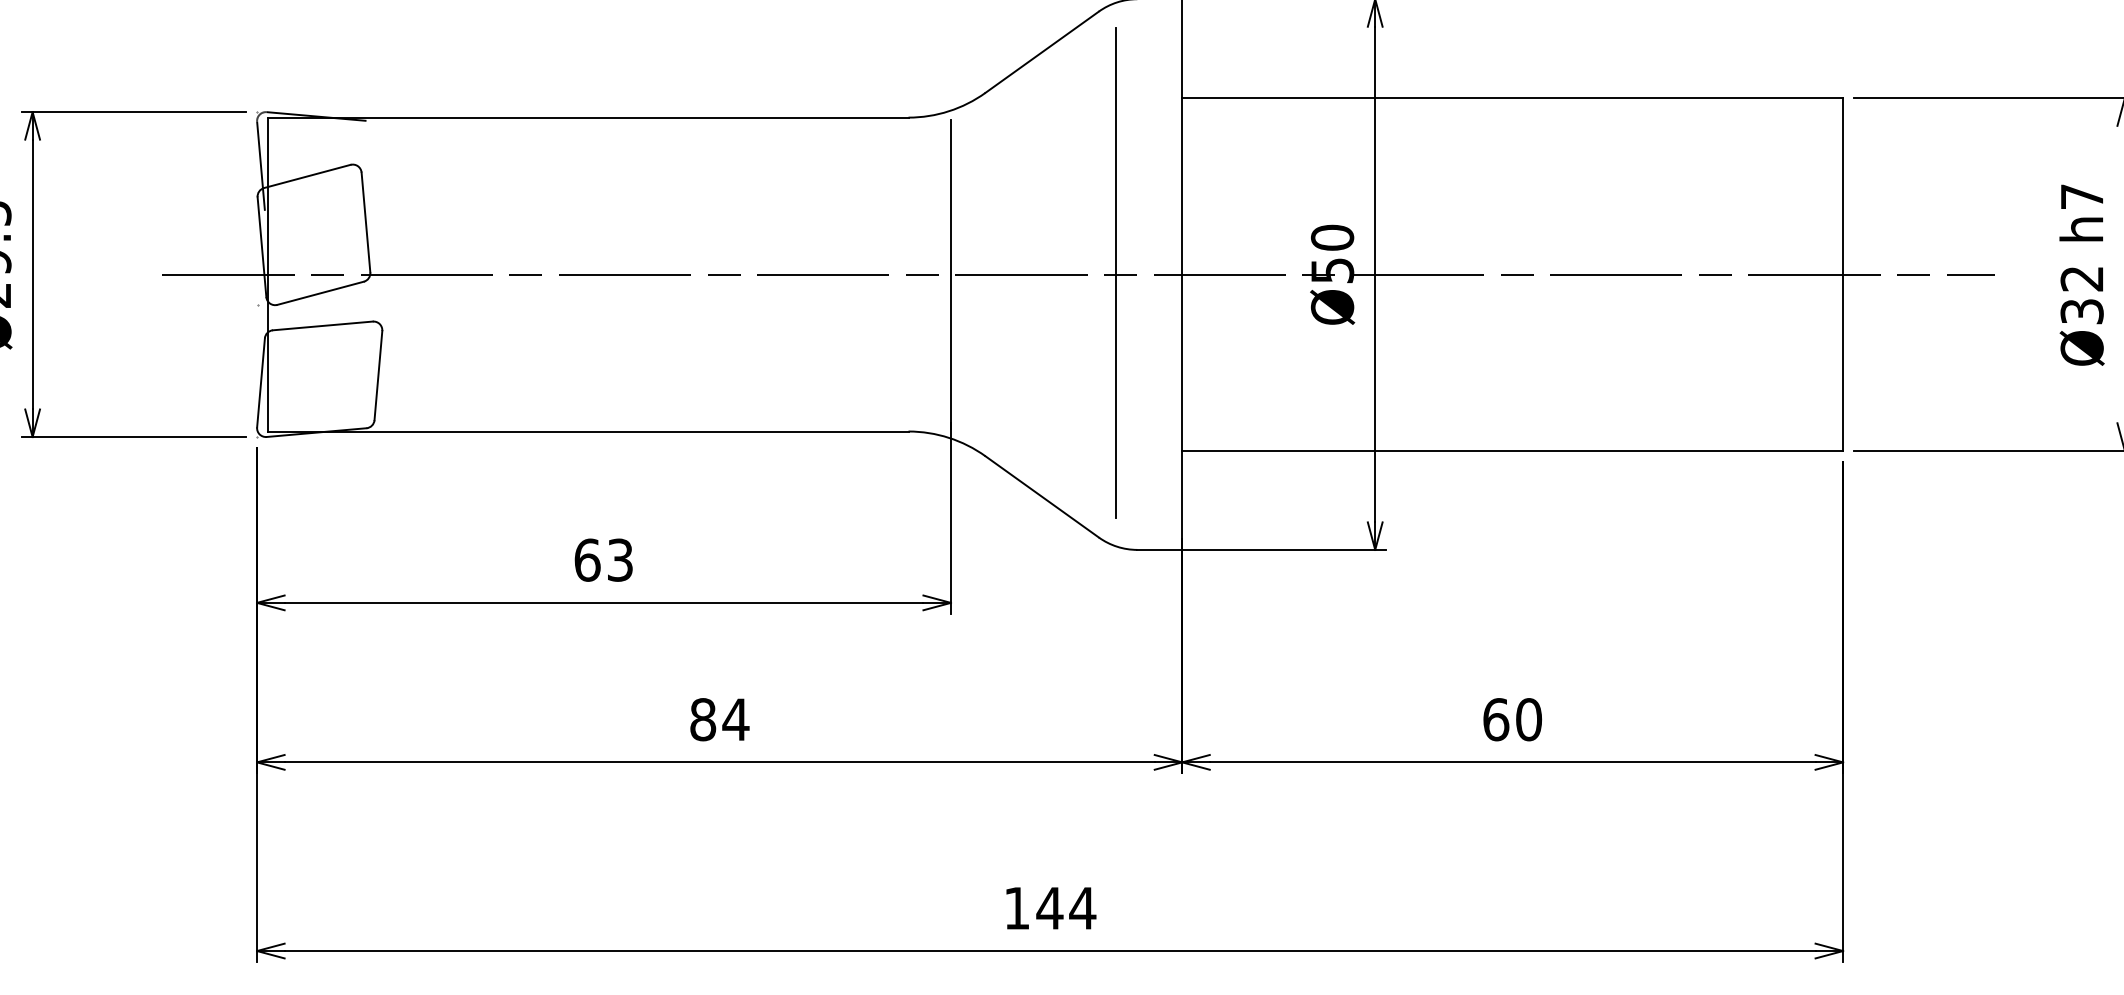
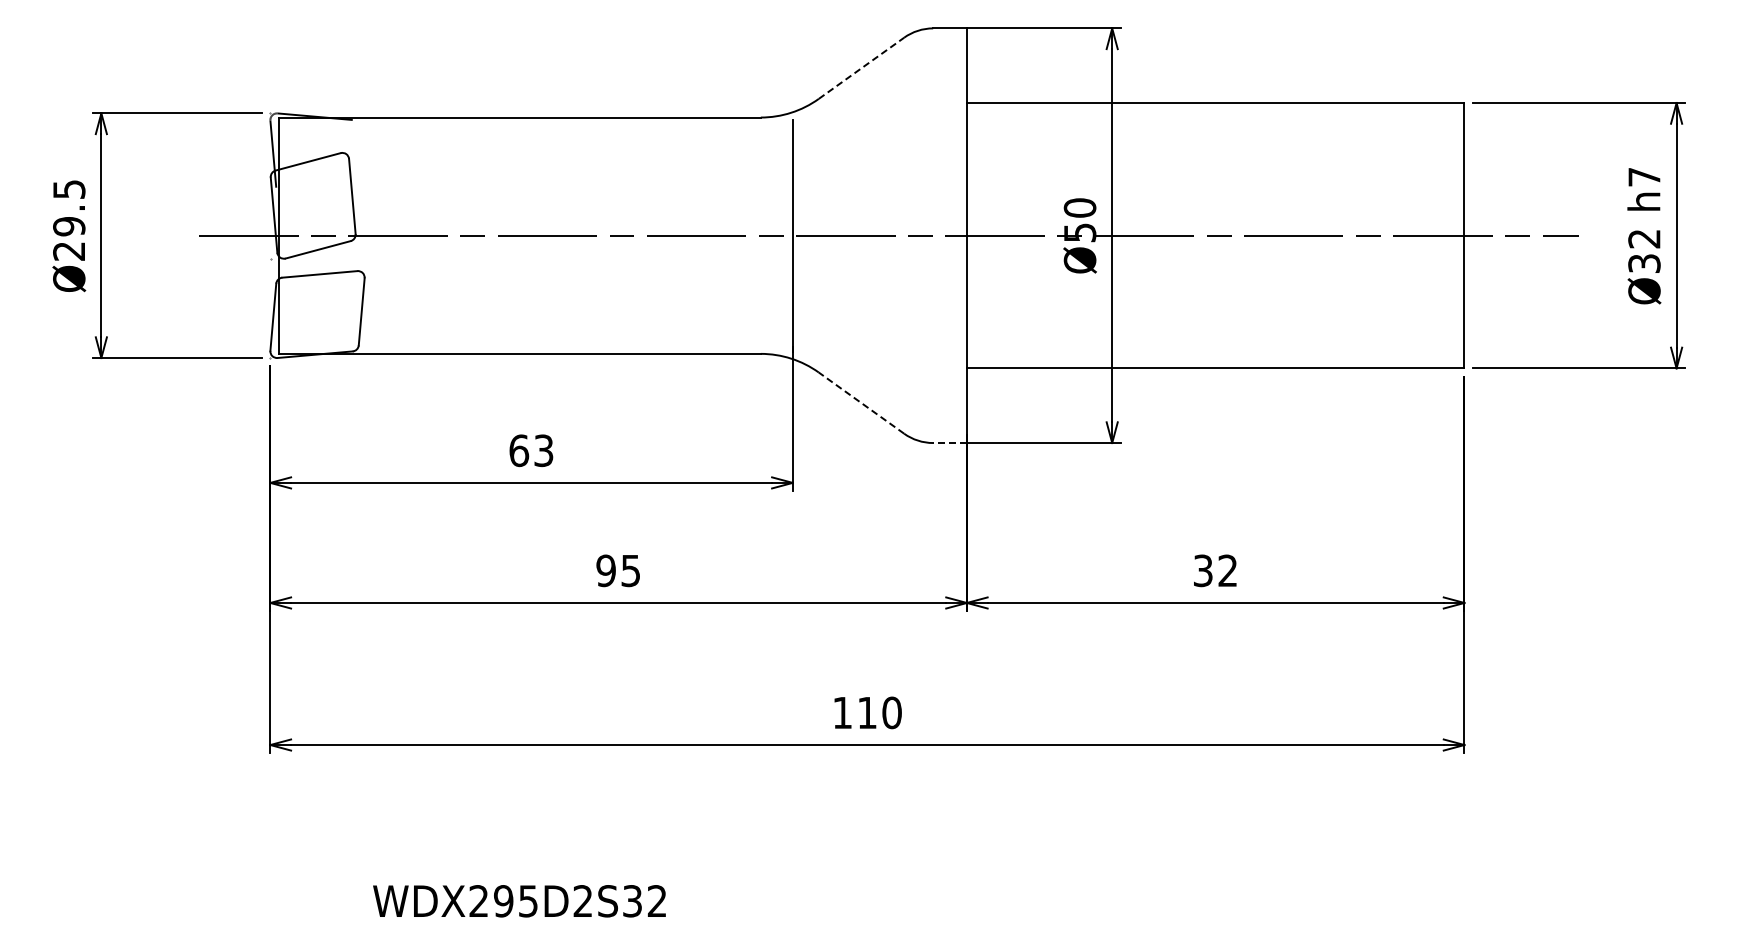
line: (1042, 52) -> (861, 68), solid -> dashed
line: (1116, 271) -> (917, 233), removed
line: (1042, 497) -> (861, 403), solid -> dashed
line: (1160, 550) -> (950, 443), solid -> dashed
text: (719, 719) -> (618, 570), 84 -> 95
text: (1512, 719) -> (1215, 570), 60 -> 32
text: (1066, 907) -> (879, 712), 144 -> 110

